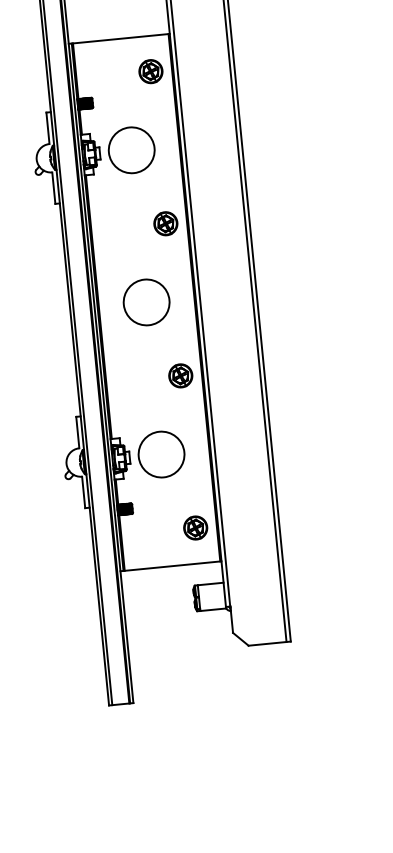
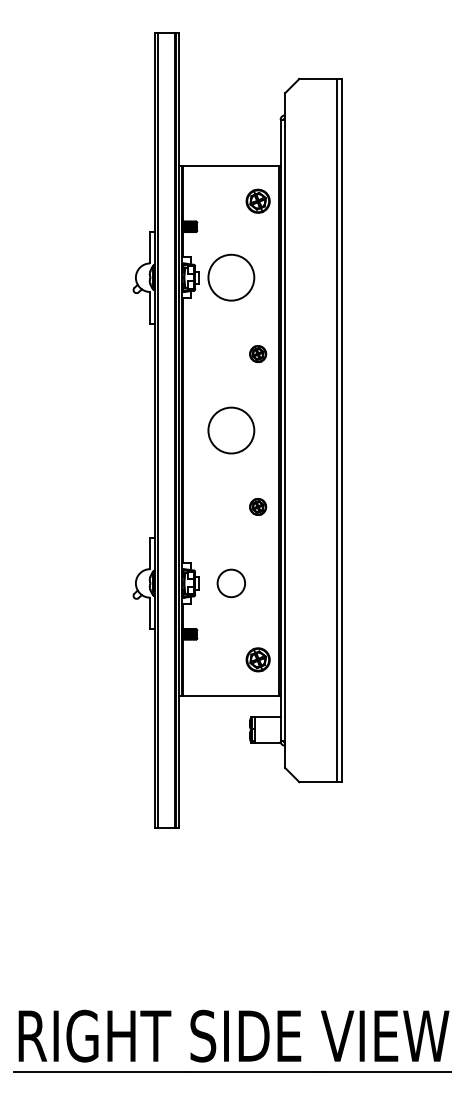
part: (165, 223) -> (257, 353), size x0.7
part: (180, 375) -> (257, 506), size x0.7
circle: (161, 454) -> (231, 583), size x0.6

